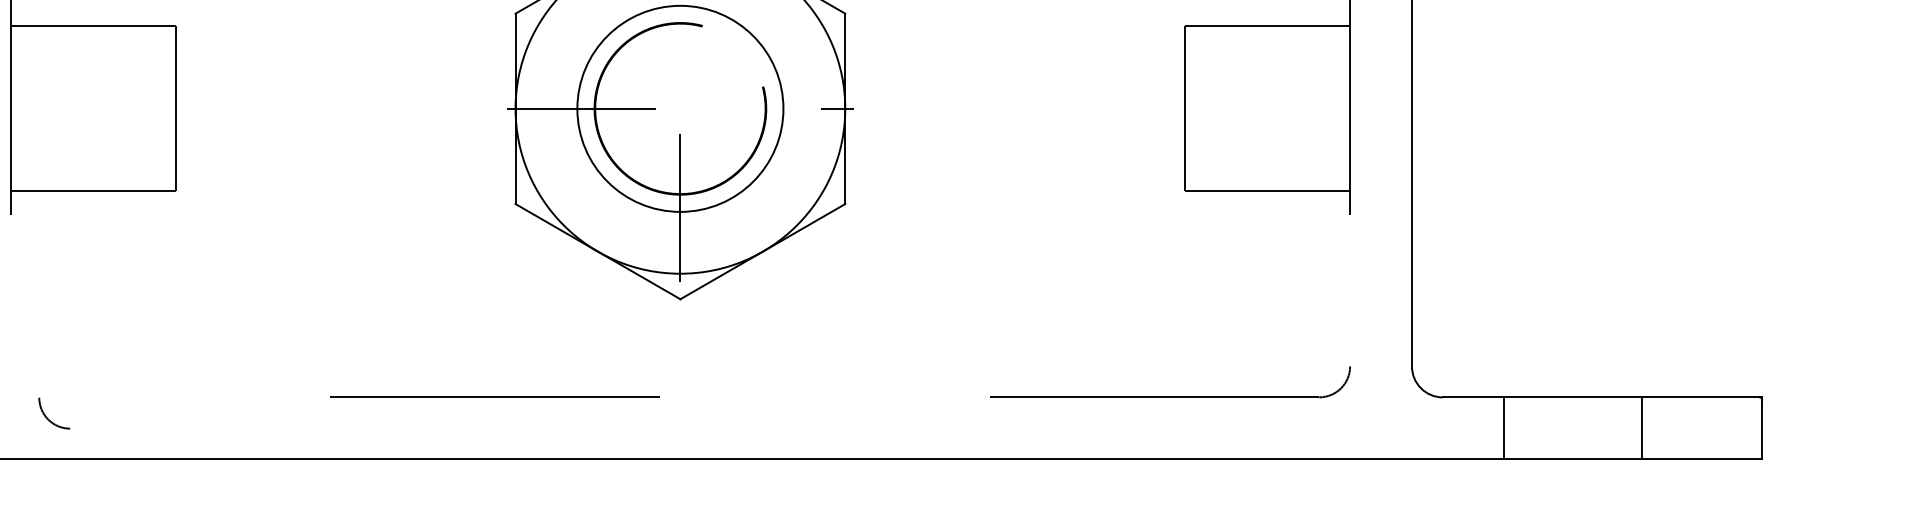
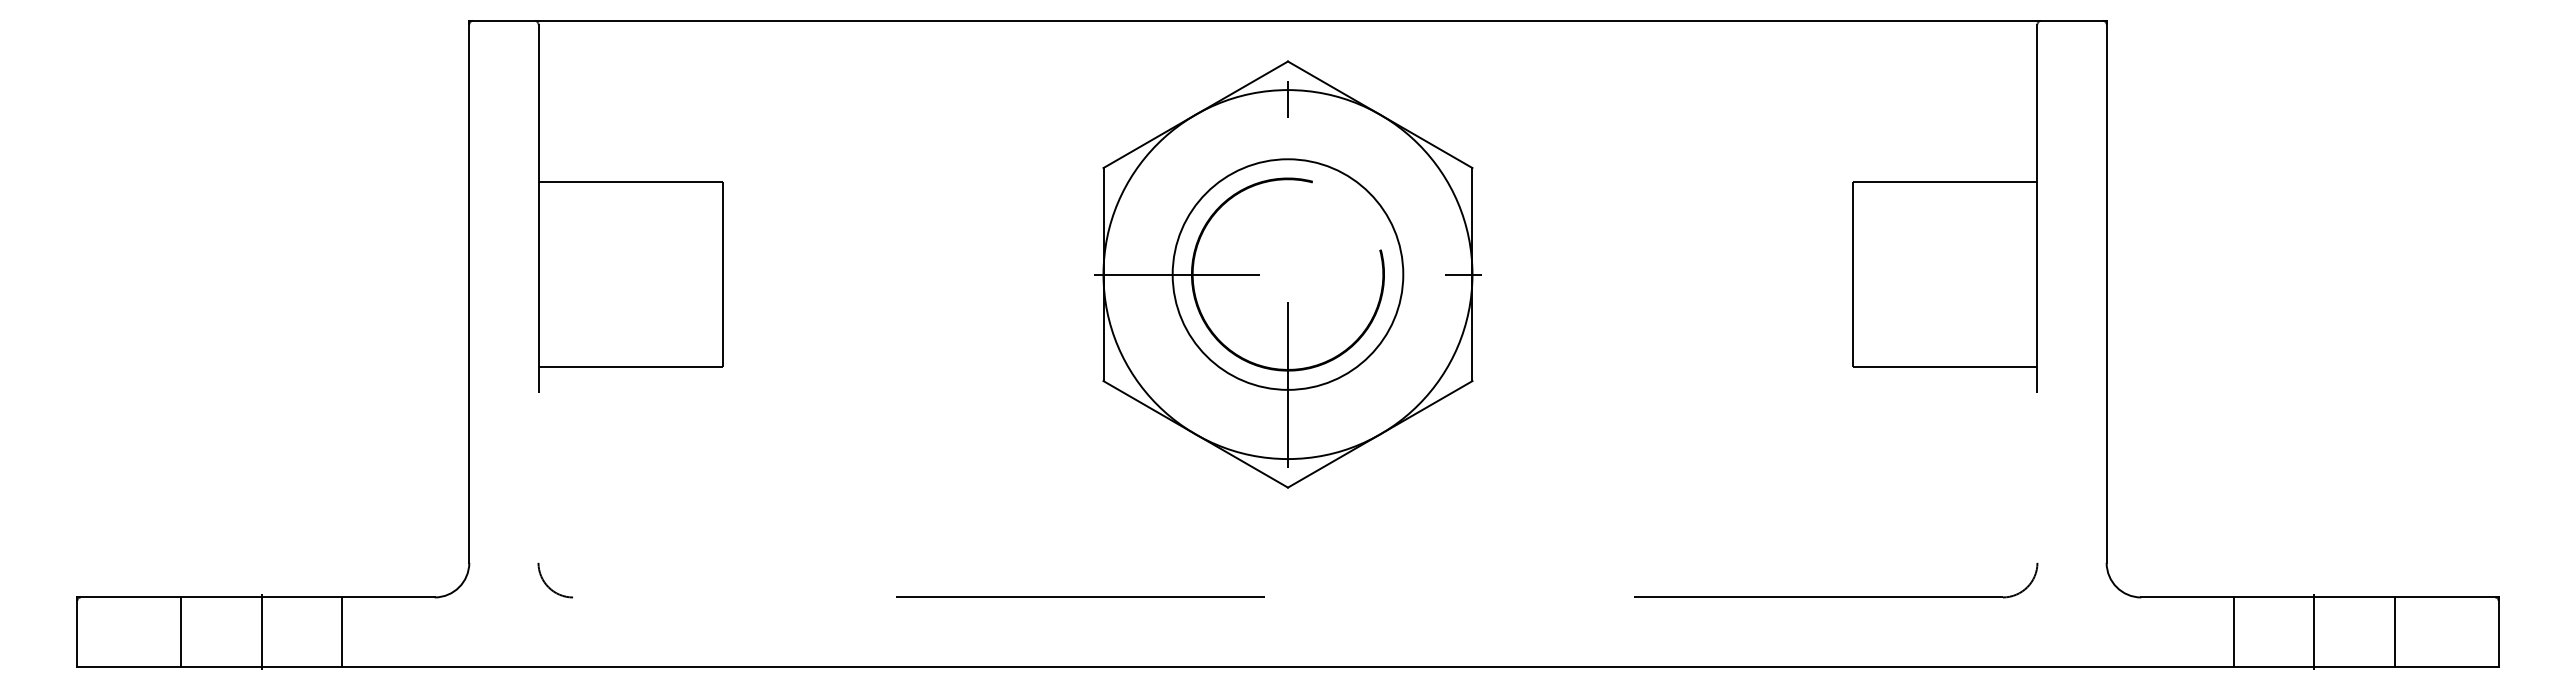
arc: (48, 417) -> (548, 585), moved
line: (1503, 427) -> (2233, 631), moved
line: (1597, 427) -> (2314, 631), added
line: (1641, 427) -> (2394, 631), moved

